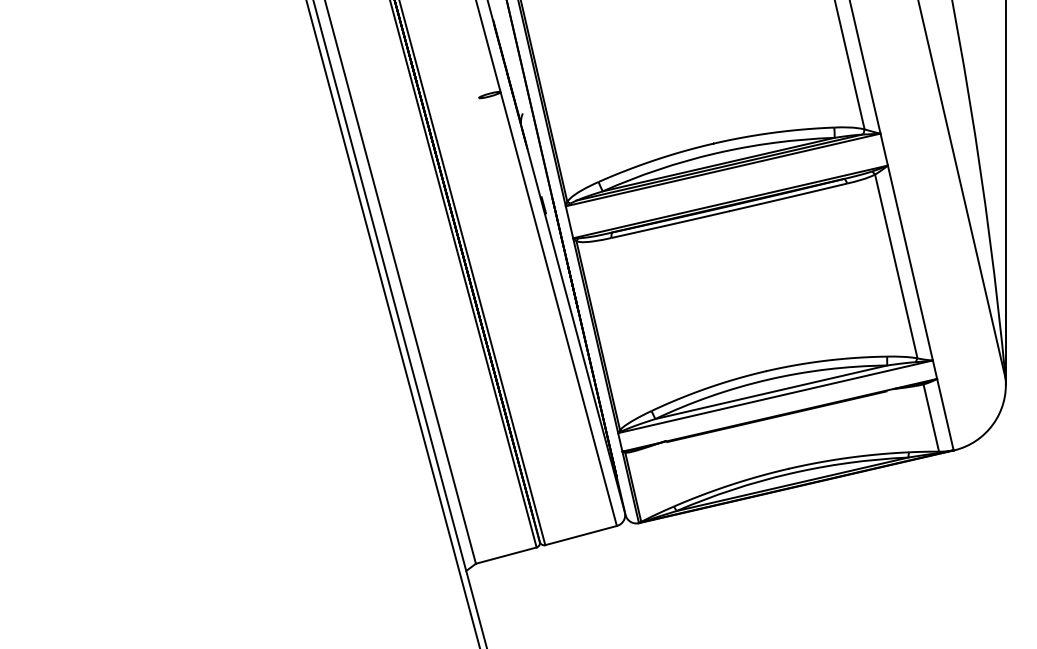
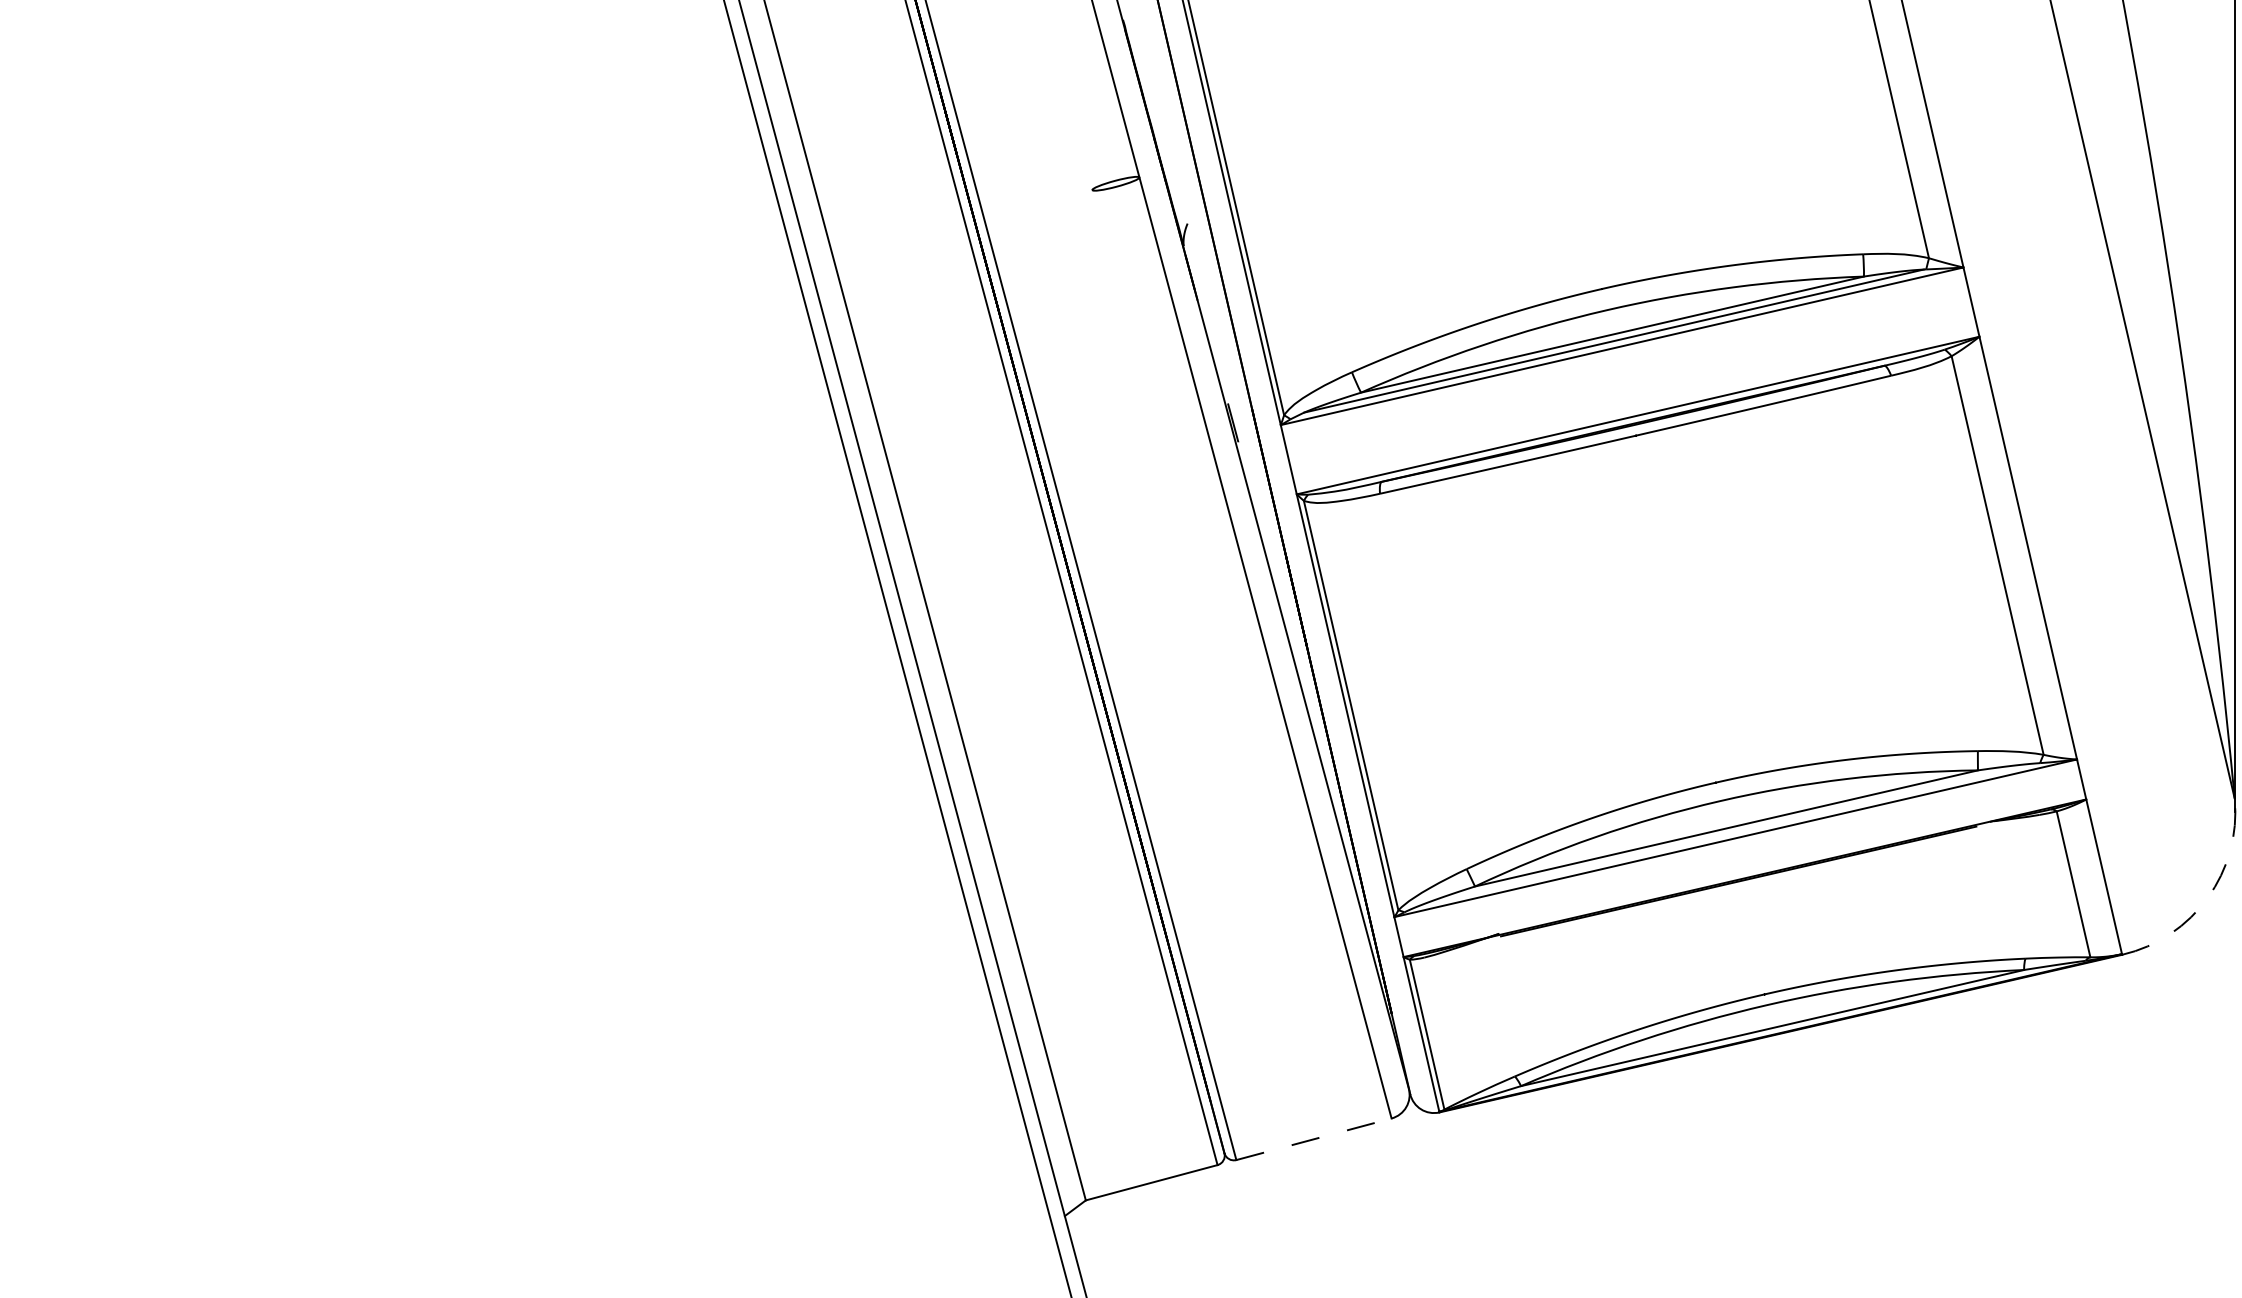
arc: (993, 424) -> (2208, 898), solid -> dashed
line: (581, 535) -> (1314, 1139), solid -> dashed

